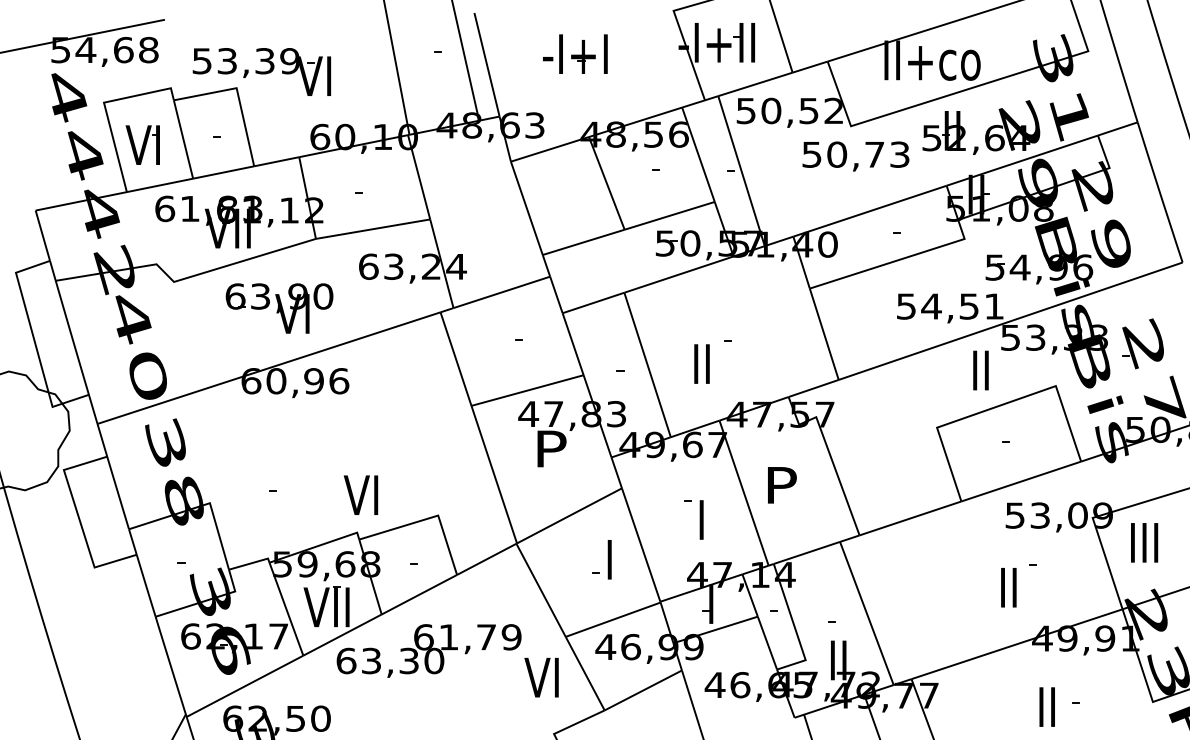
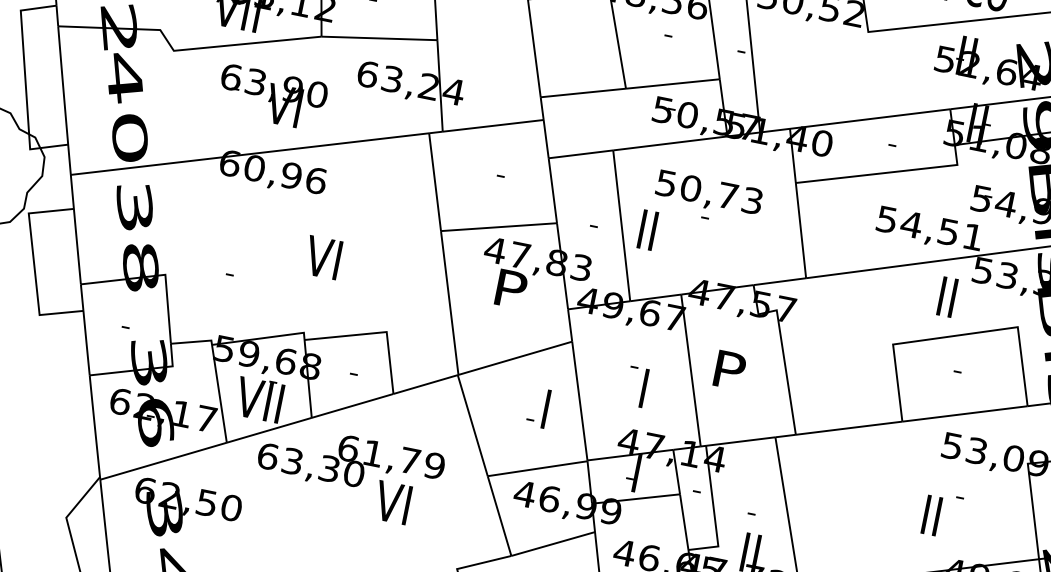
text: (855, 156) -> (708, 193), moved
text: (701, 363) -> (647, 229), moved
text: (360, 494) -> (322, 256), moved
text: (541, 677) -> (392, 502), moved

